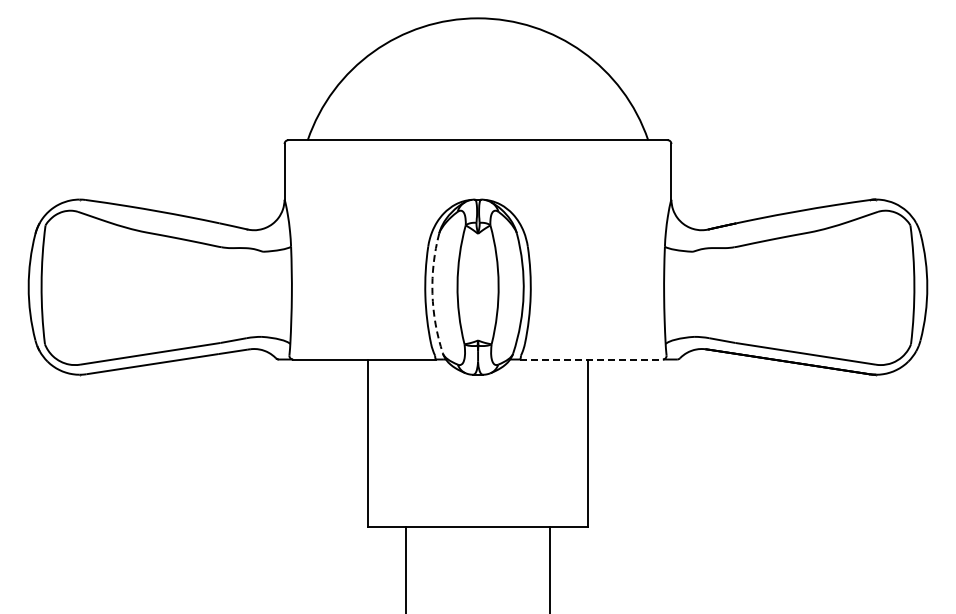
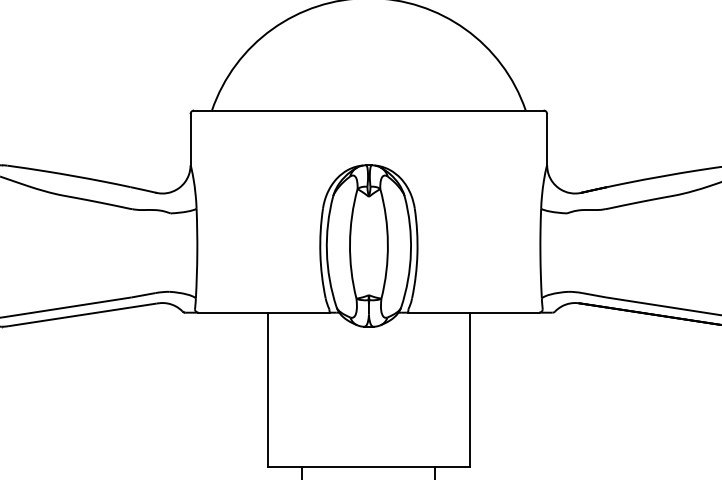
arc: (432, 293) -> (326, 251), dashed -> solid
line: (592, 359) -> (474, 312), dashed -> solid

